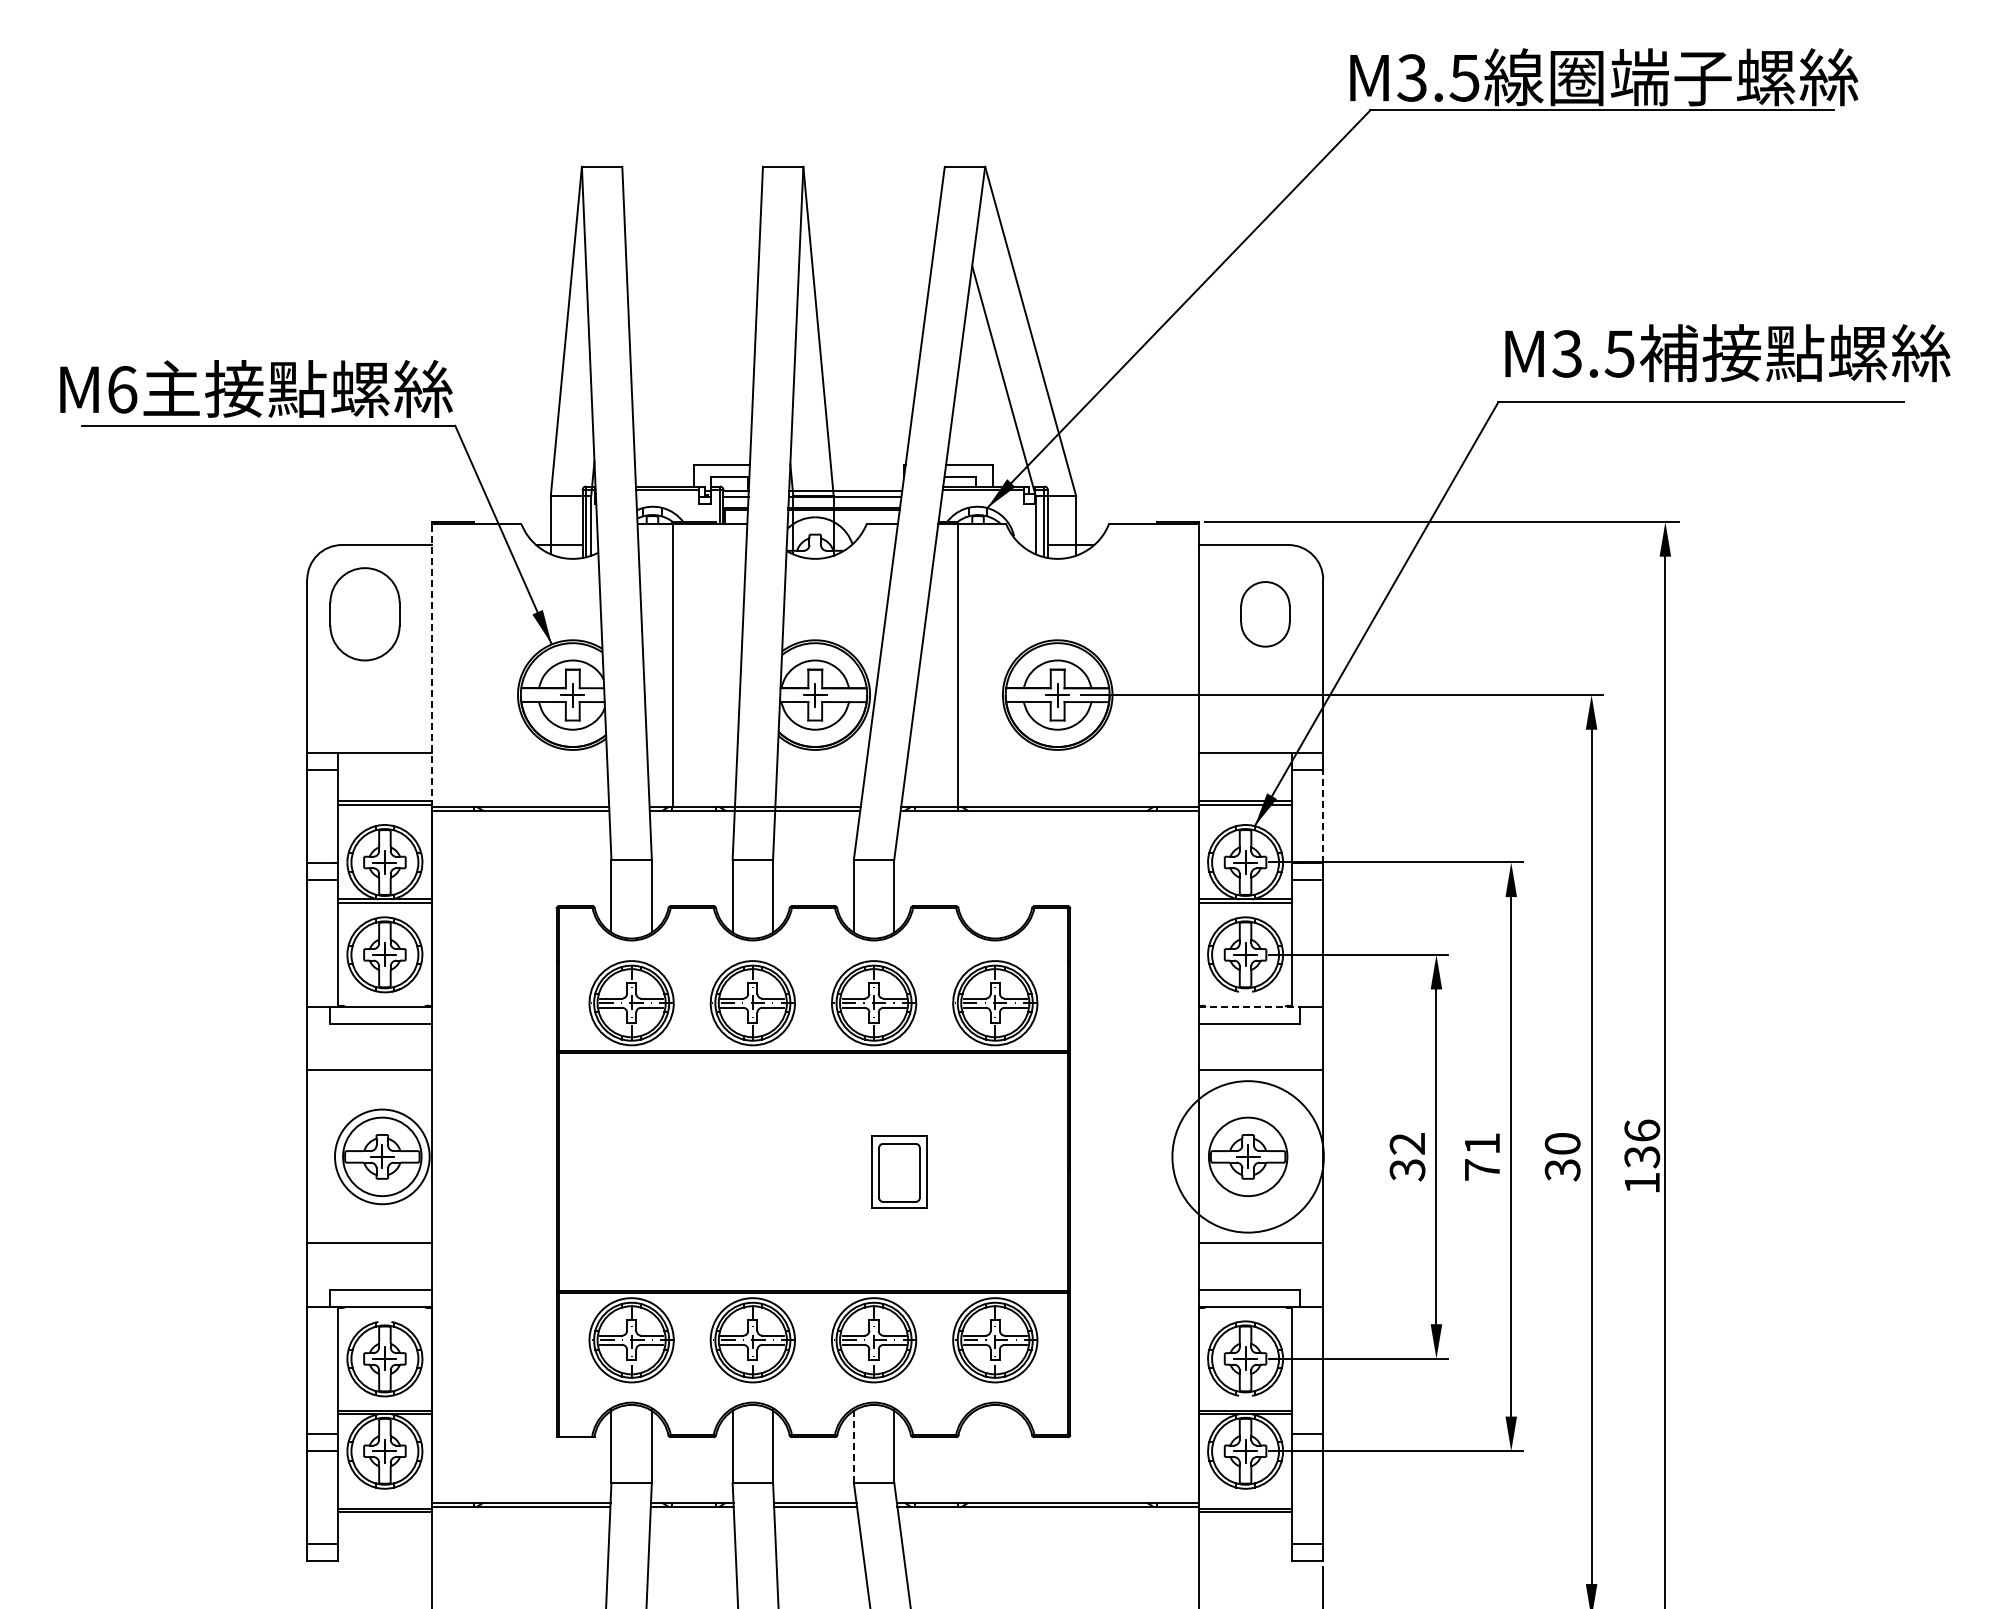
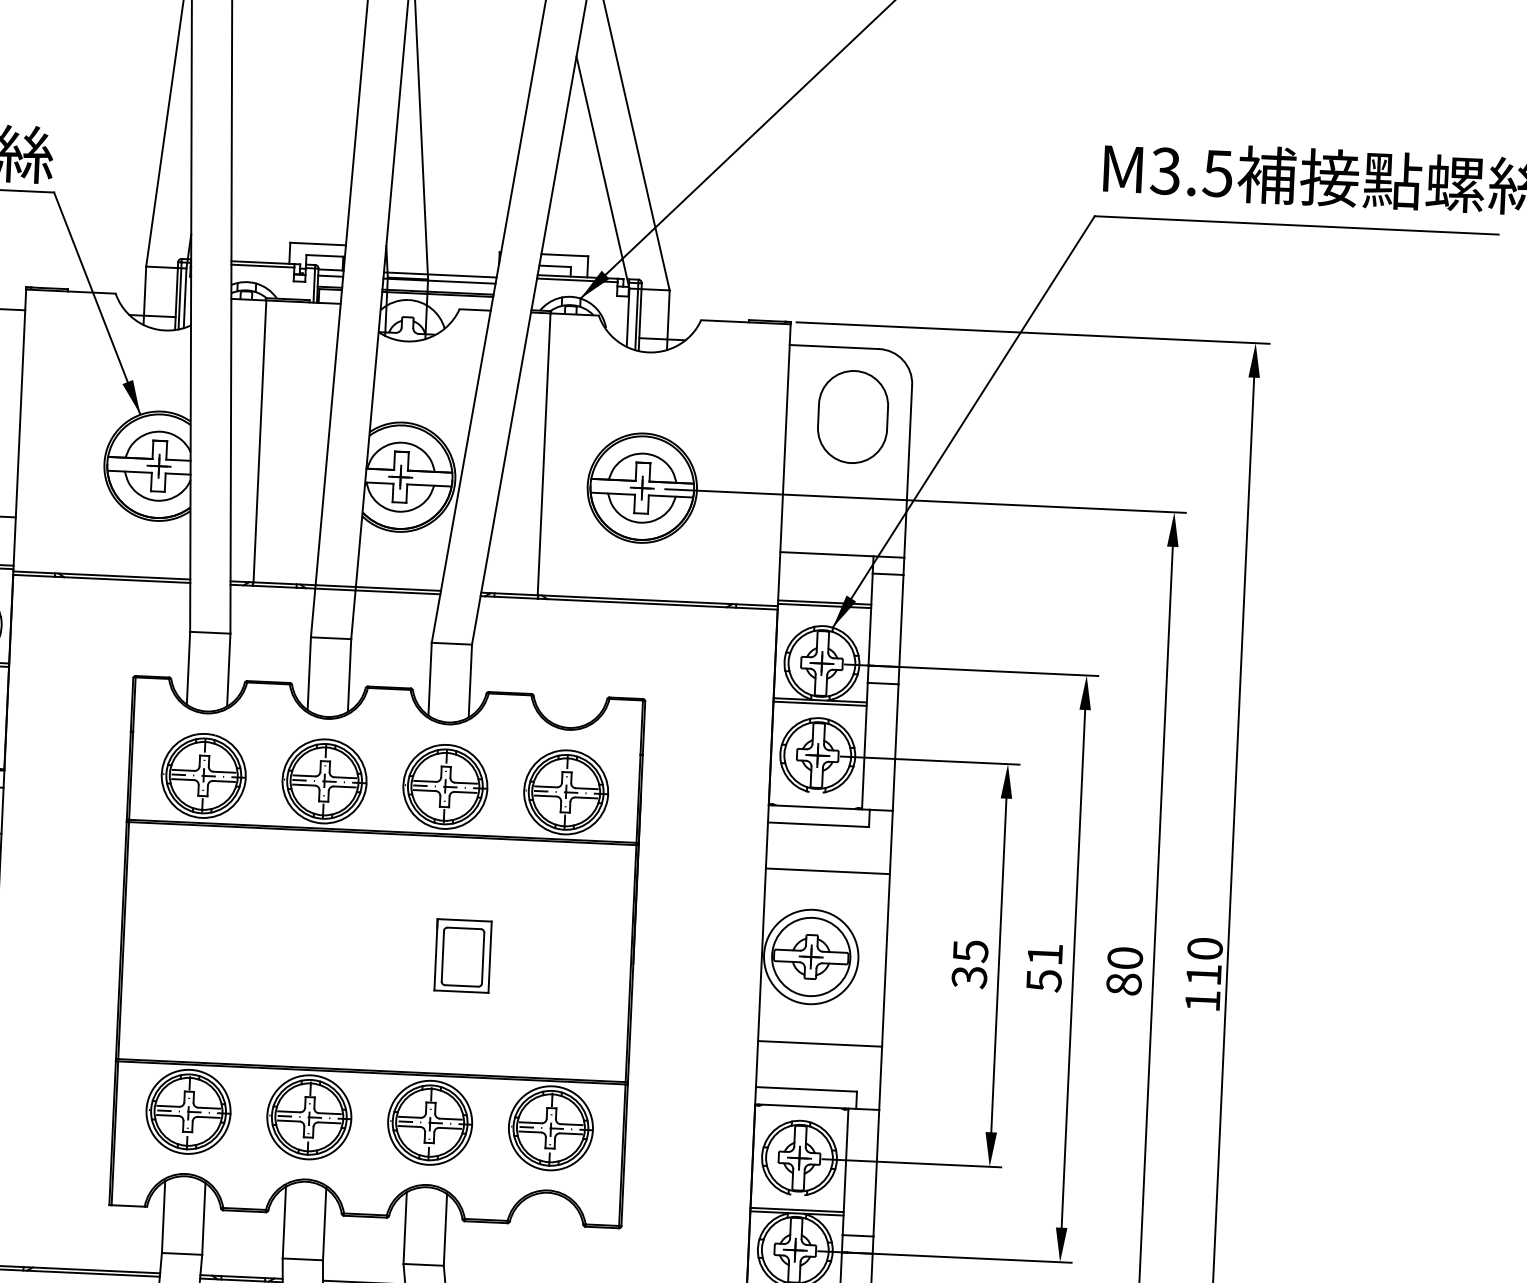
part: (1265, 614) -> (853, 417), size x1.43
line: (431, 665) -> (19, 430), dashed -> solid
line: (1323, 815) -> (901, 620), dashed -> solid
line: (1249, 1006) -> (819, 807), dashed -> solid
text: (1642, 1143) -> (1204, 961), 136 -> 110
text: (1407, 1144) -> (970, 951), 32 -> 35
circle: (1247, 1156) -> (810, 956), size x0.62
text: (1482, 1170) -> (1044, 981), 71 -> 51
text: (1562, 1170) -> (1123, 984), 30 -> 80
line: (853, 1447) -> (404, 1228), dashed -> solid

